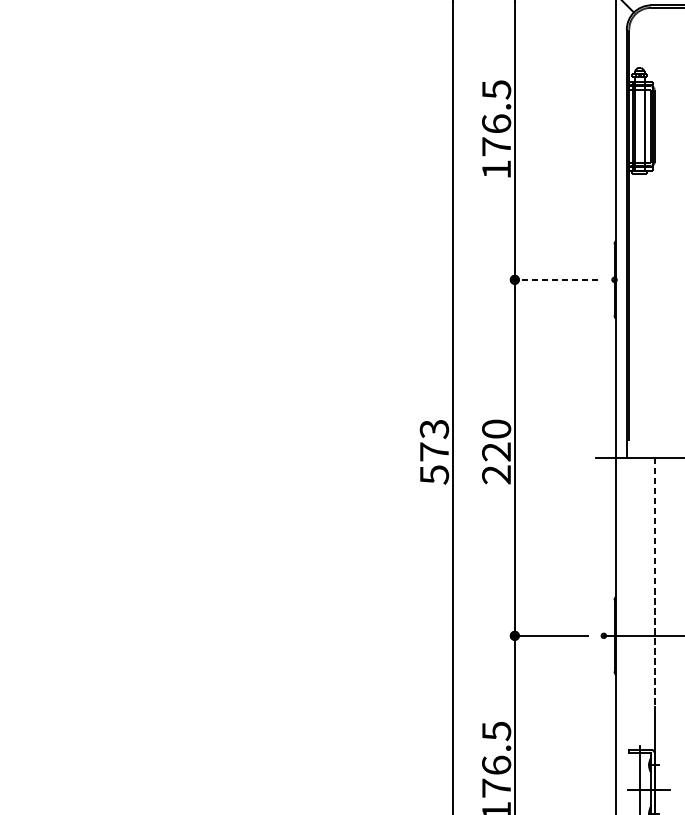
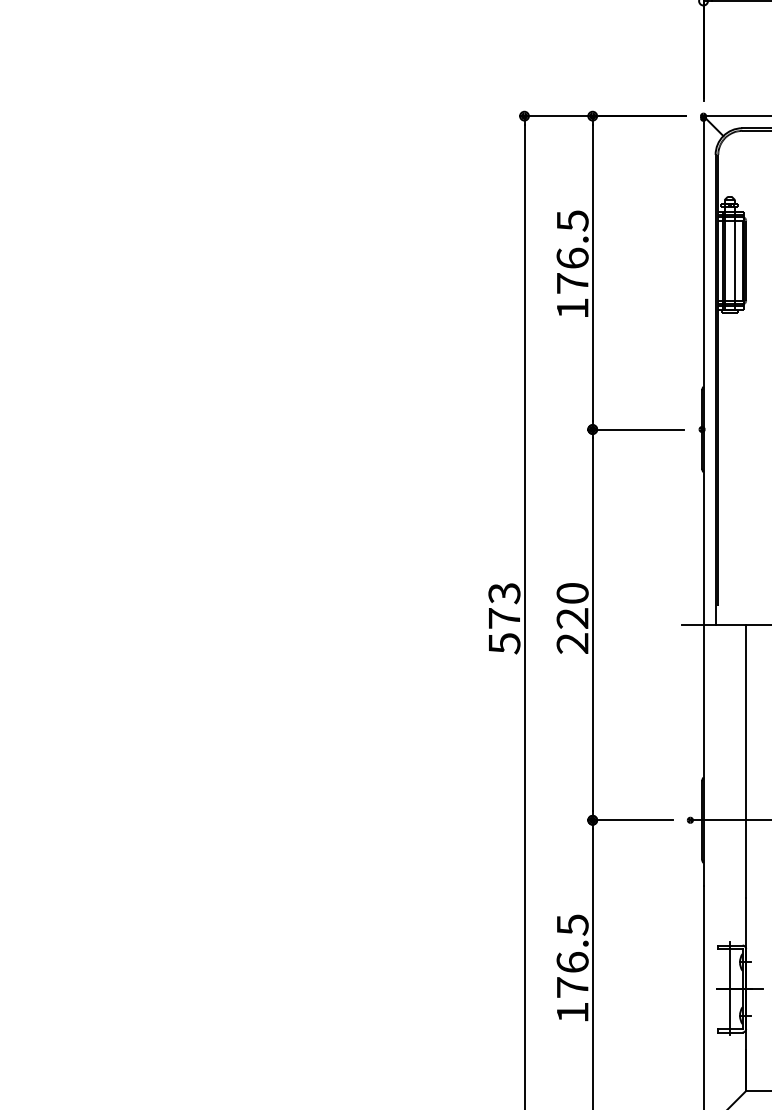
line: (553, 279) -> (635, 429), dashed -> solid
line: (654, 582) -> (746, 761), dashed -> solid

